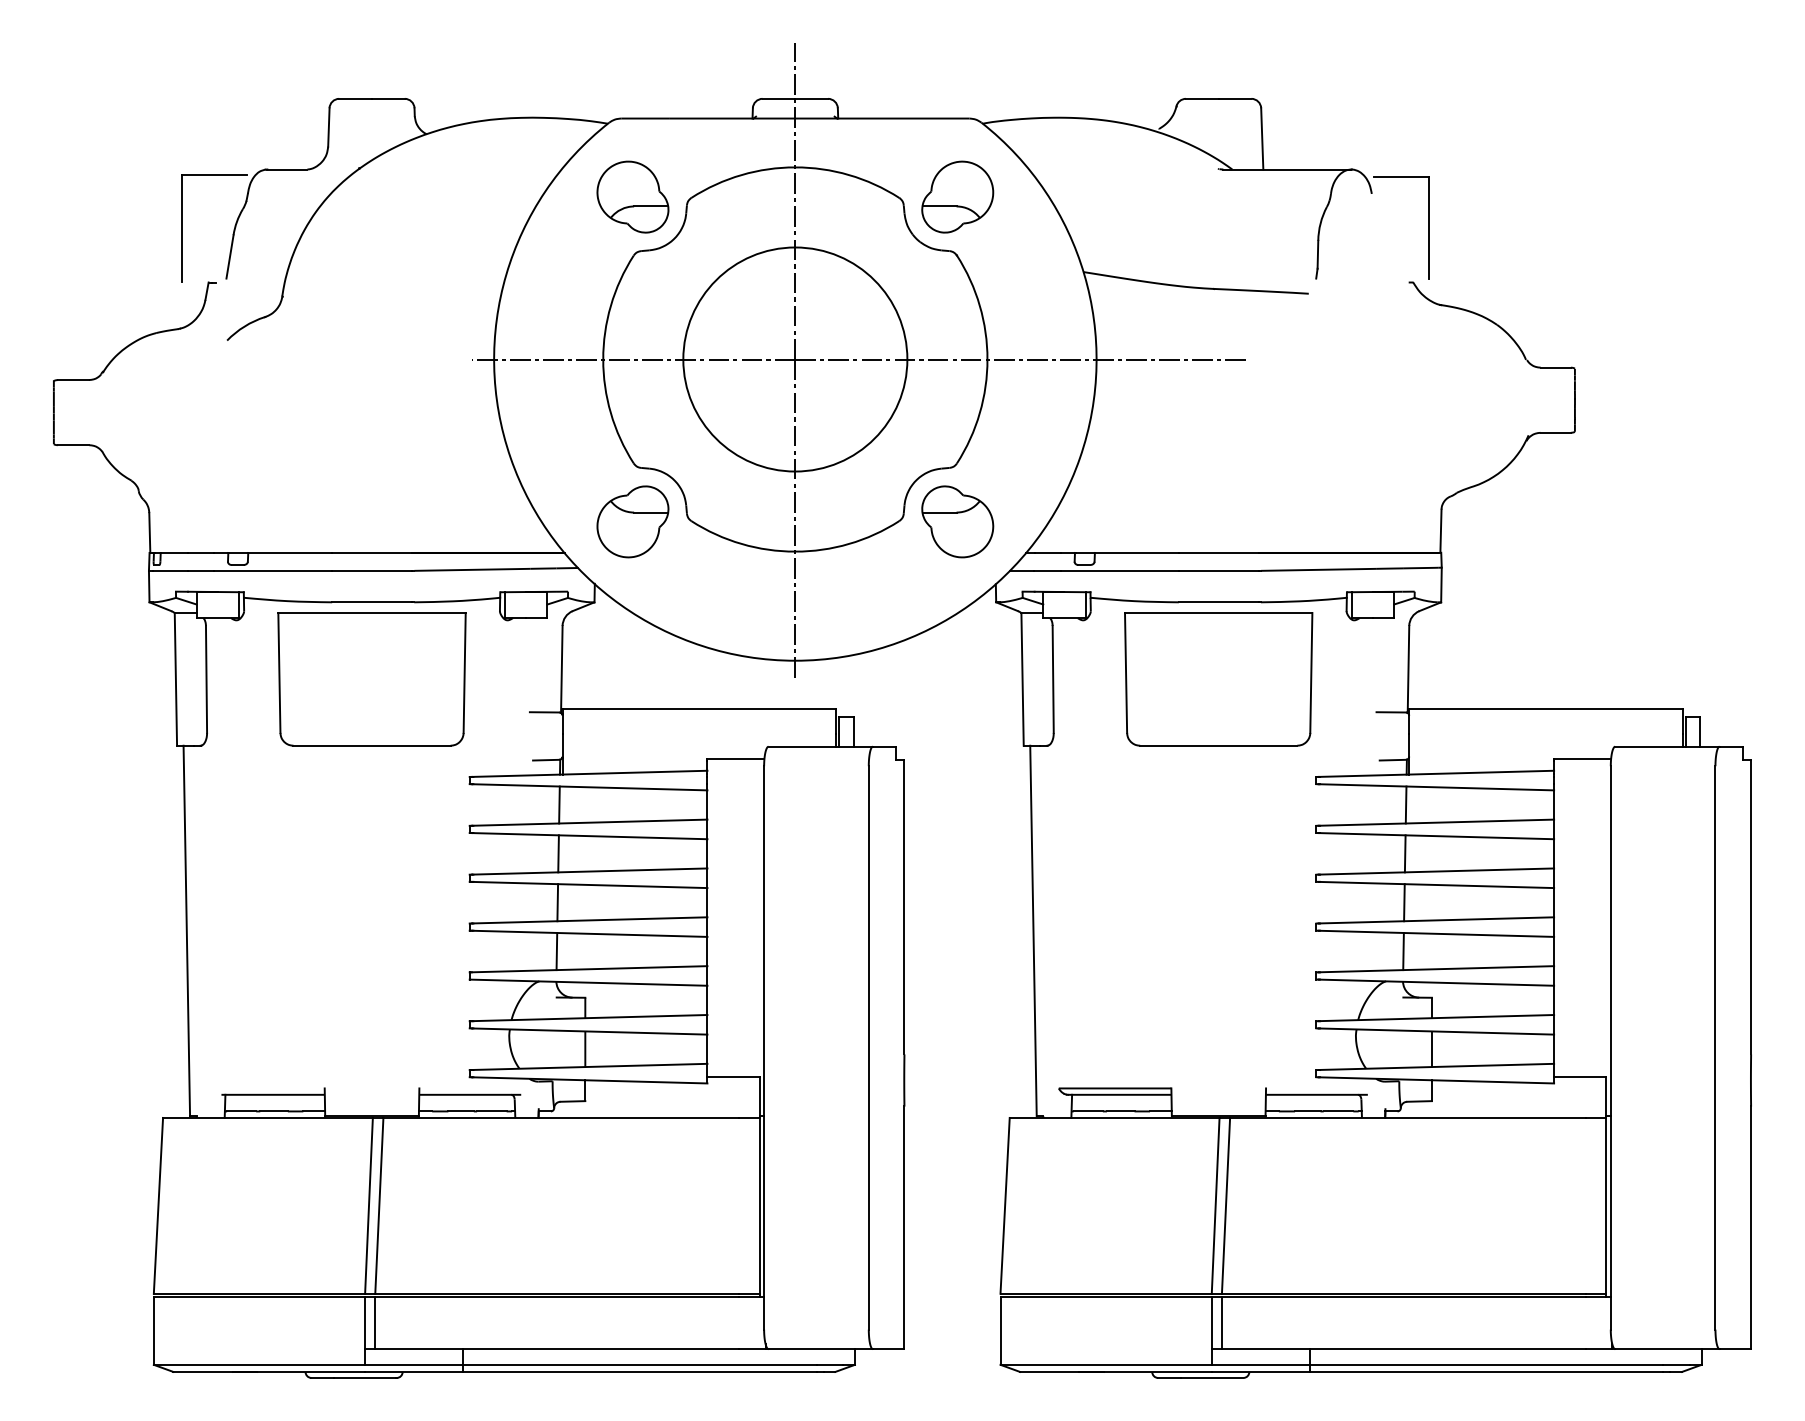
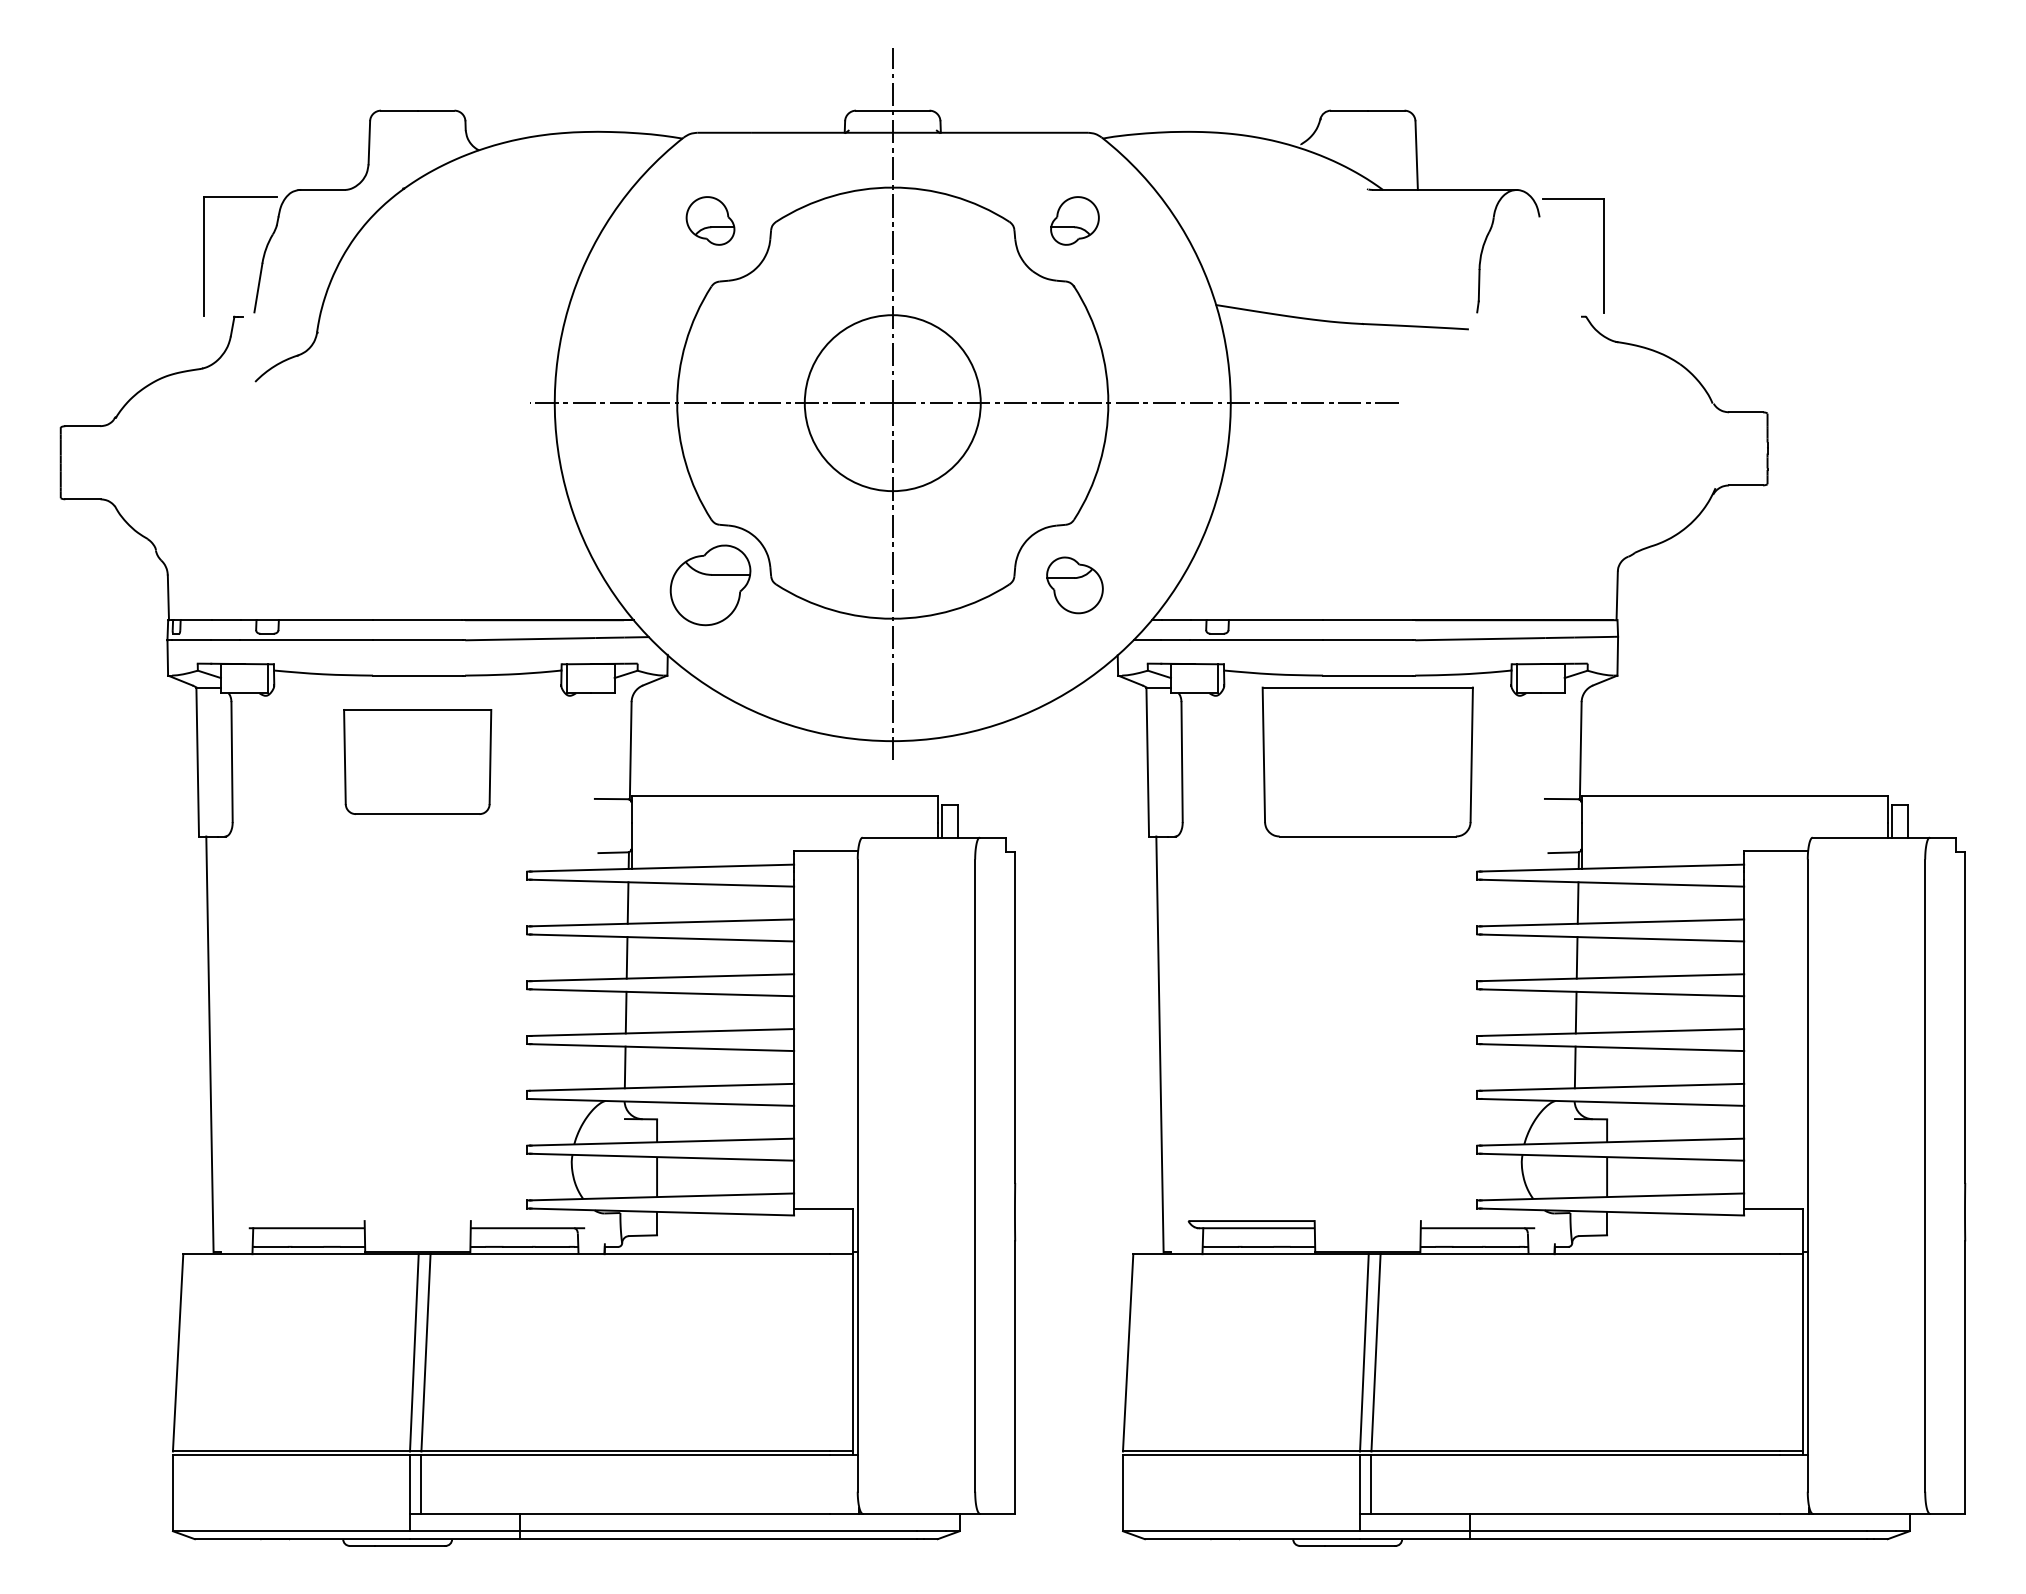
part: (632, 196) -> (710, 220), size x0.6
part: (957, 196) -> (1074, 220), size x0.6
circle: (795, 358) -> (892, 402), size x0.7
part: (957, 522) -> (1074, 585), size x0.7
part: (371, 678) -> (417, 761), size x0.7

